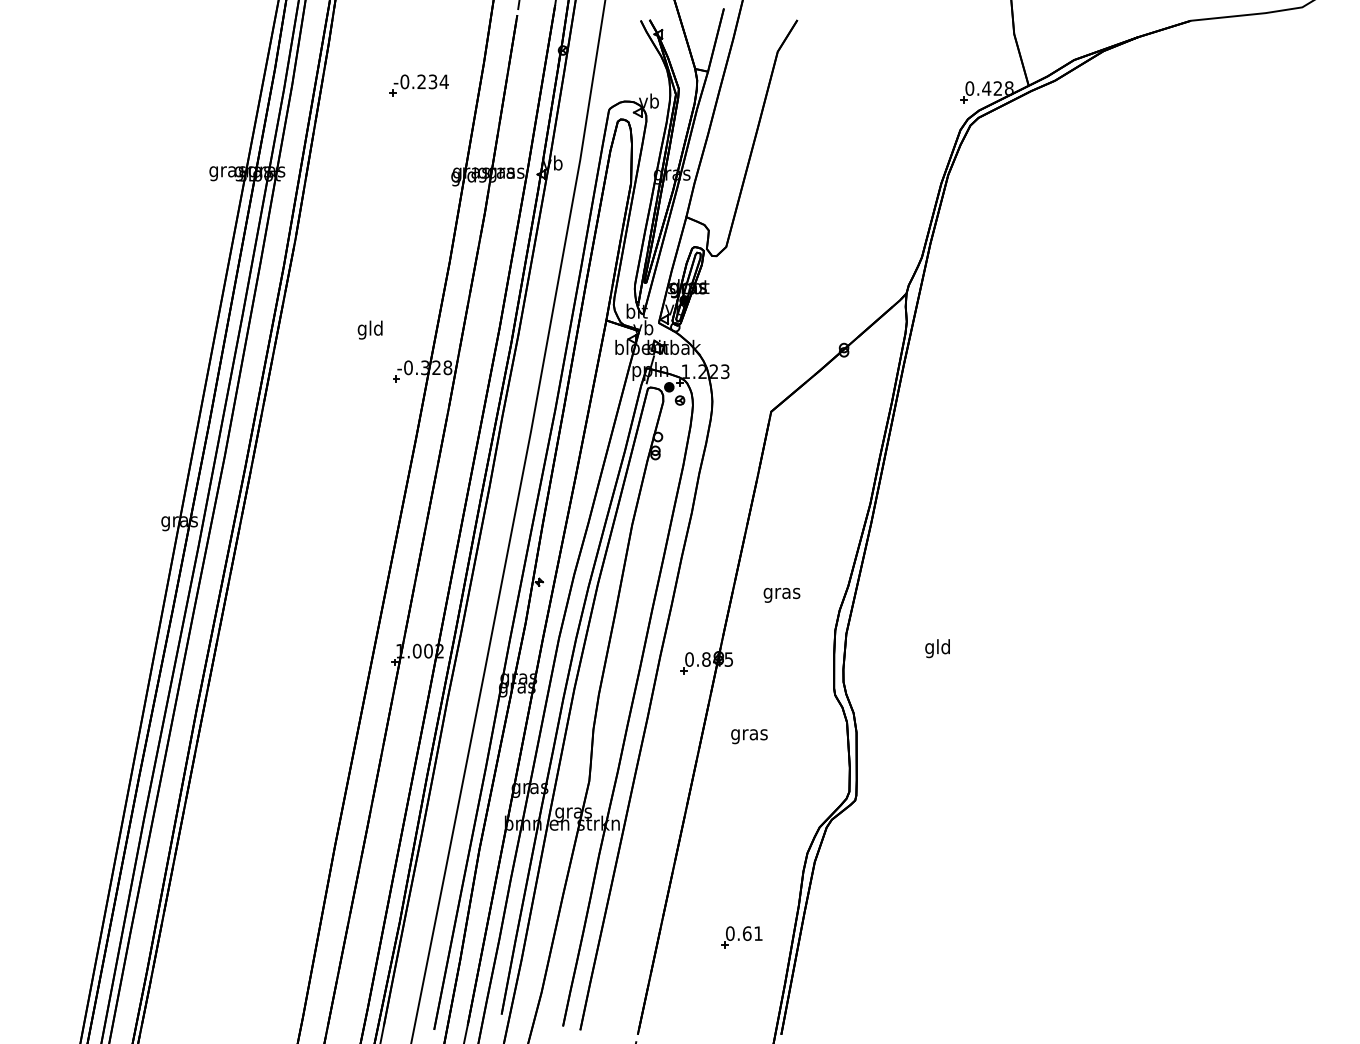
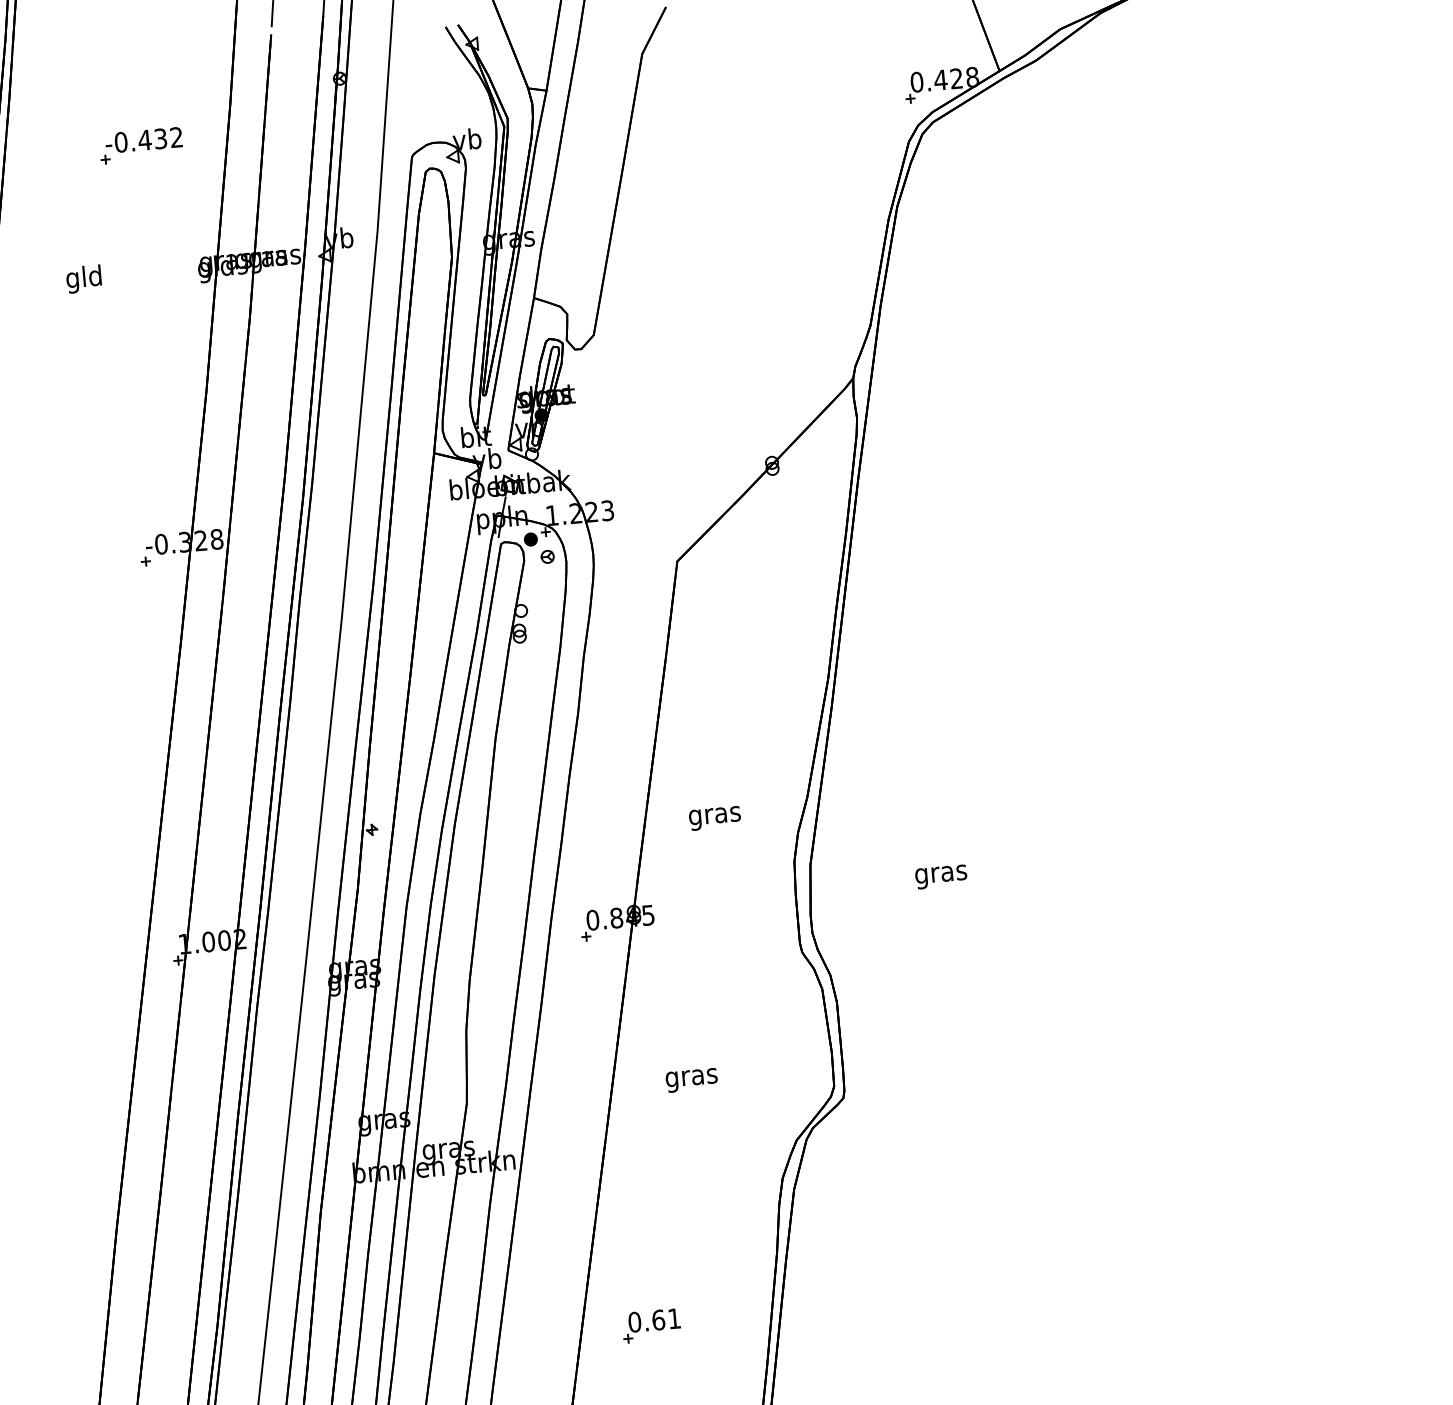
text: (432, 81) -> (160, 138), -0.234 -> -0.432
text: (369, 329) -> (82, 278), moved
text: (937, 648) -> (940, 874), gld -> gras
text: (749, 736) -> (691, 1080), moved
part: (741, 937) -> (651, 1326), moved

